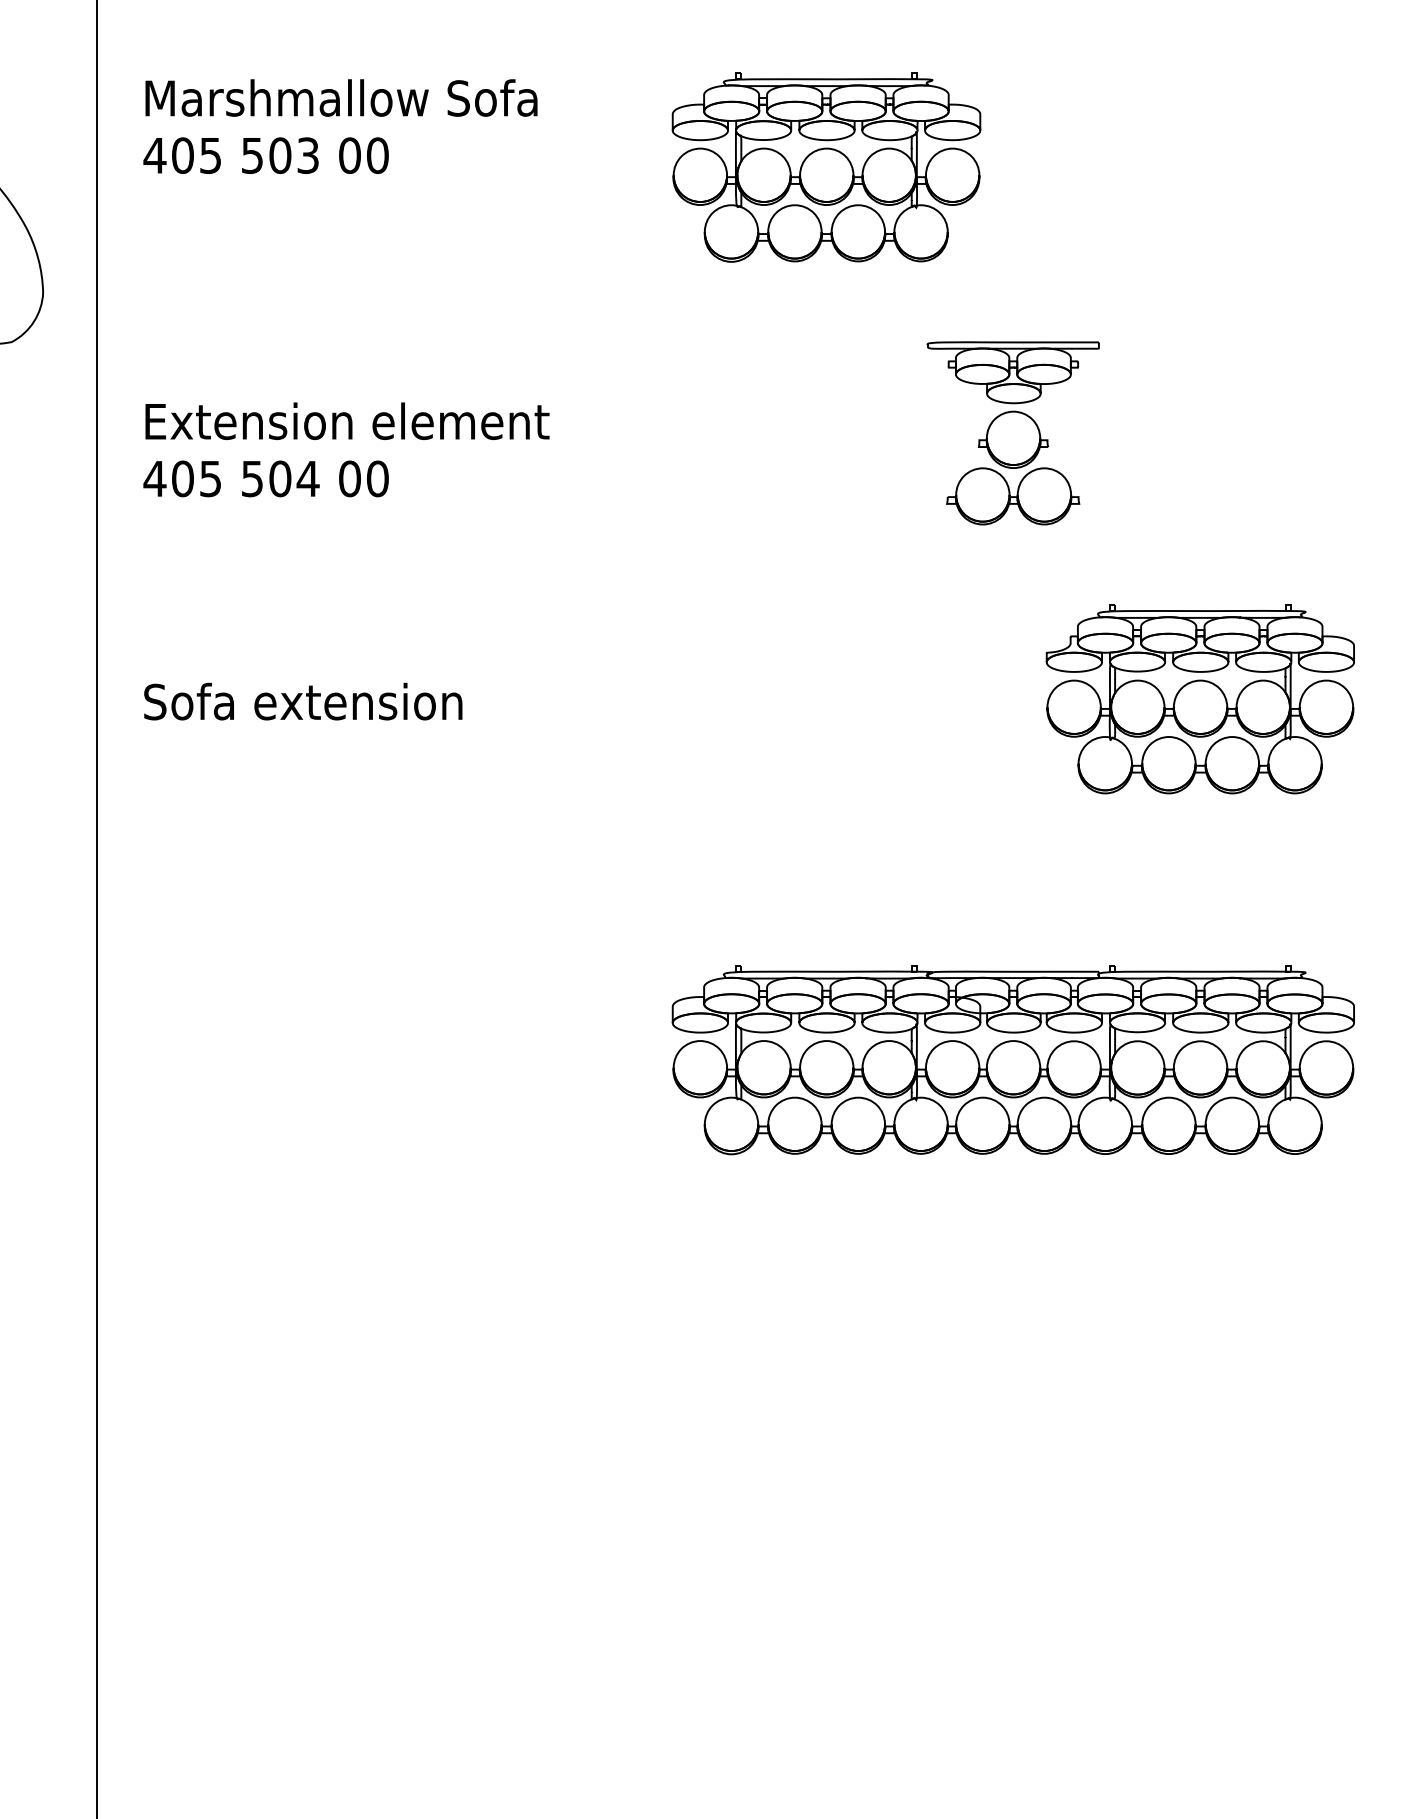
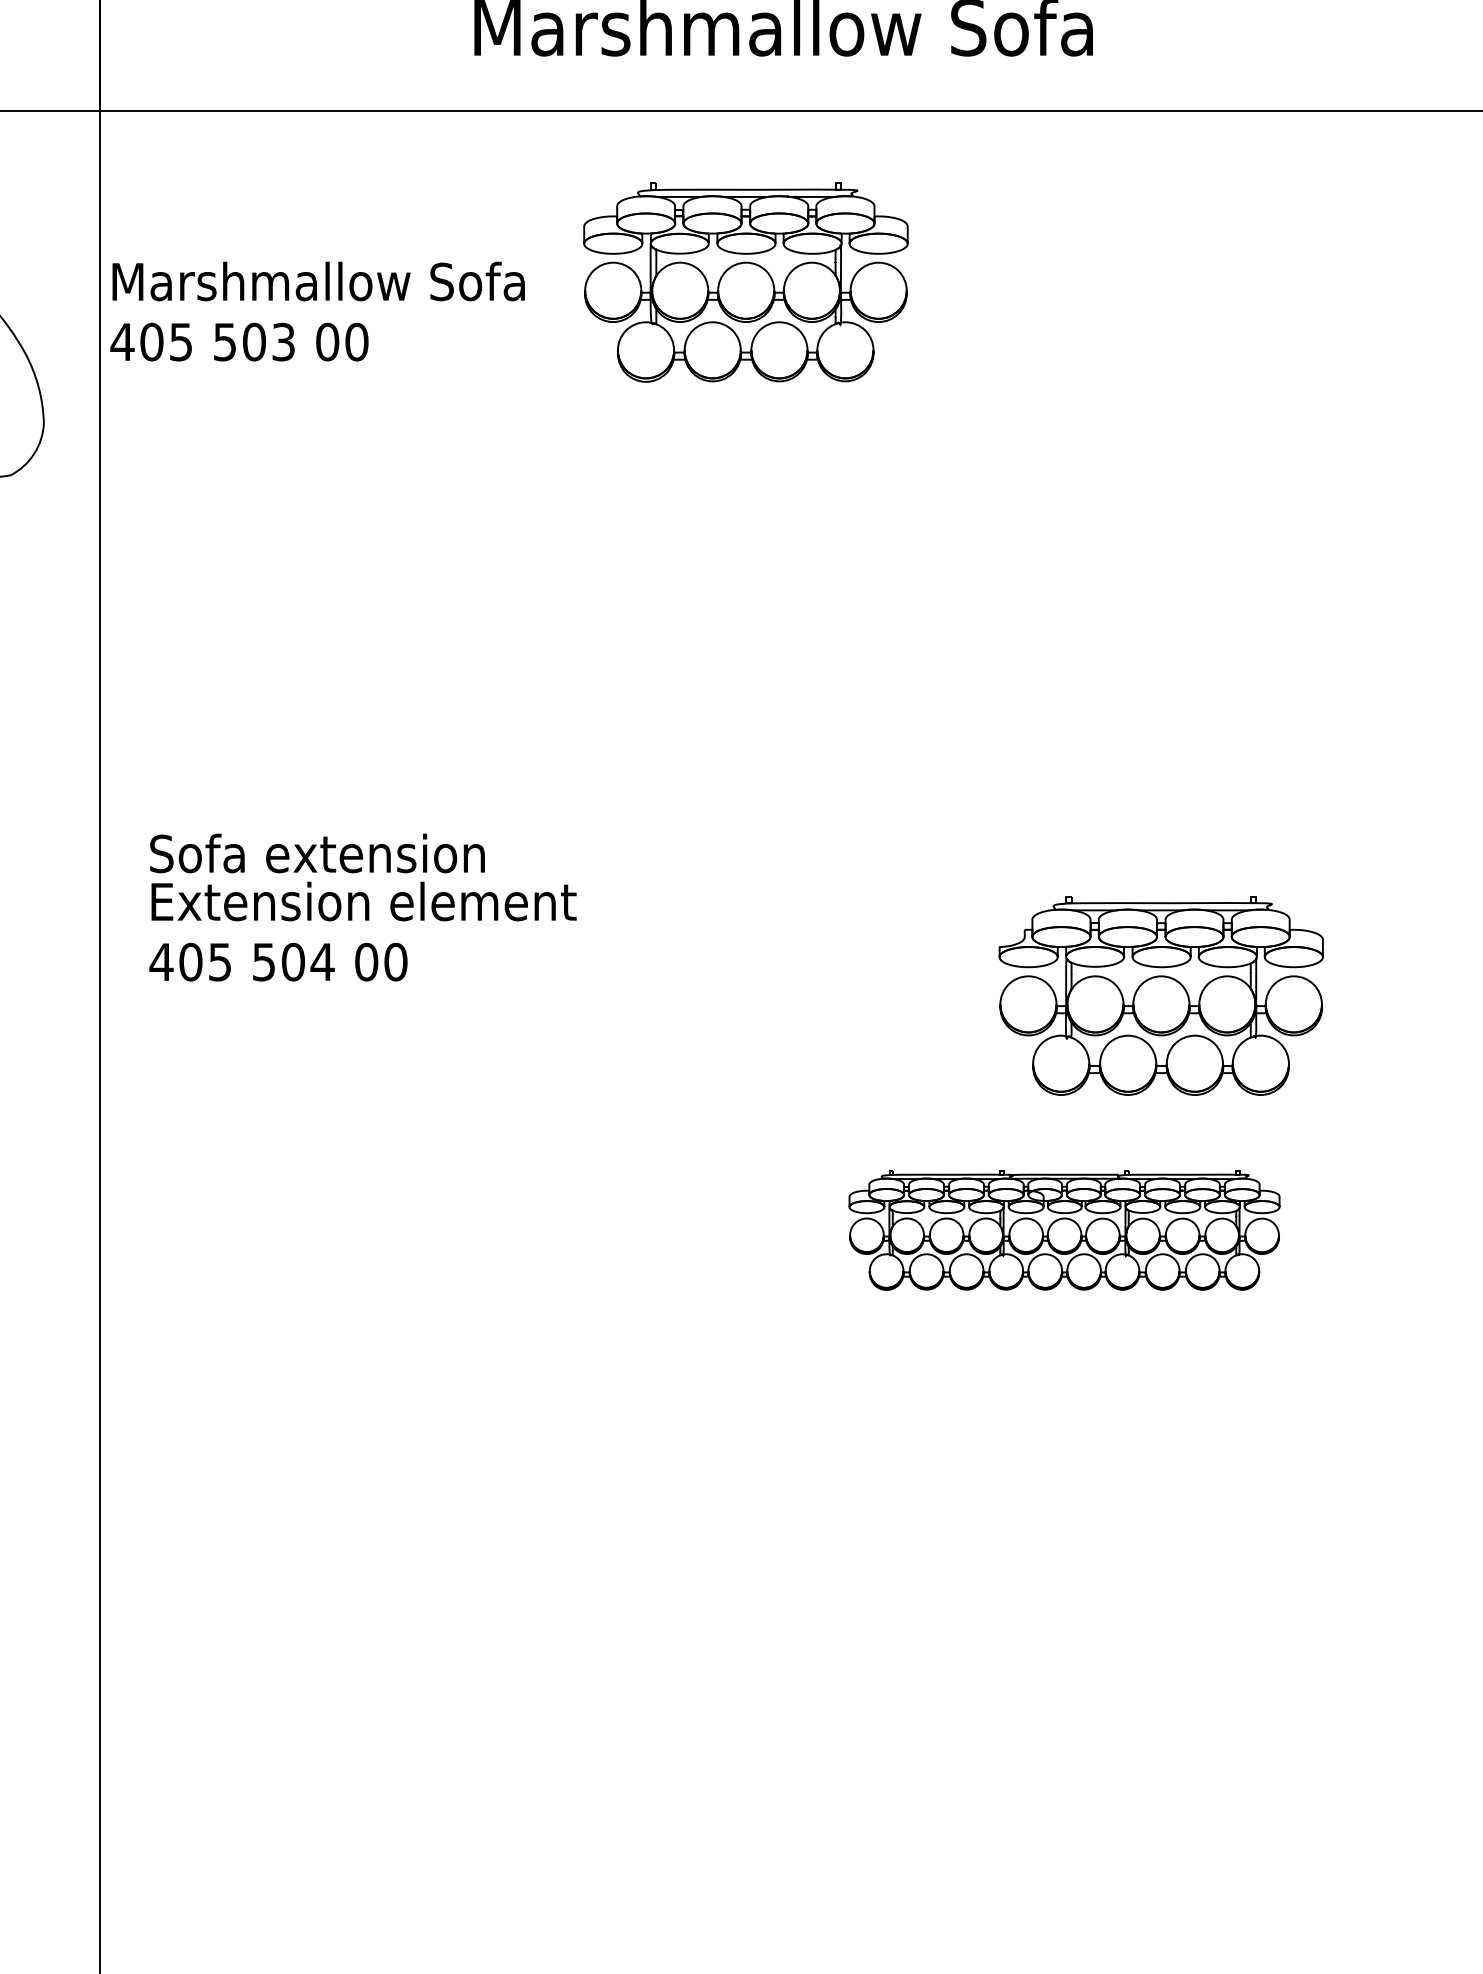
text: (340, 126) -> (317, 311), moved
part: (826, 167) -> (745, 282), moved
part: (1013, 432) -> (1064, 570), removed
text: (346, 449) -> (362, 931), moved
part: (1199, 698) -> (1160, 995), moved
part: (1013, 1060) -> (1064, 1230), size x0.6

